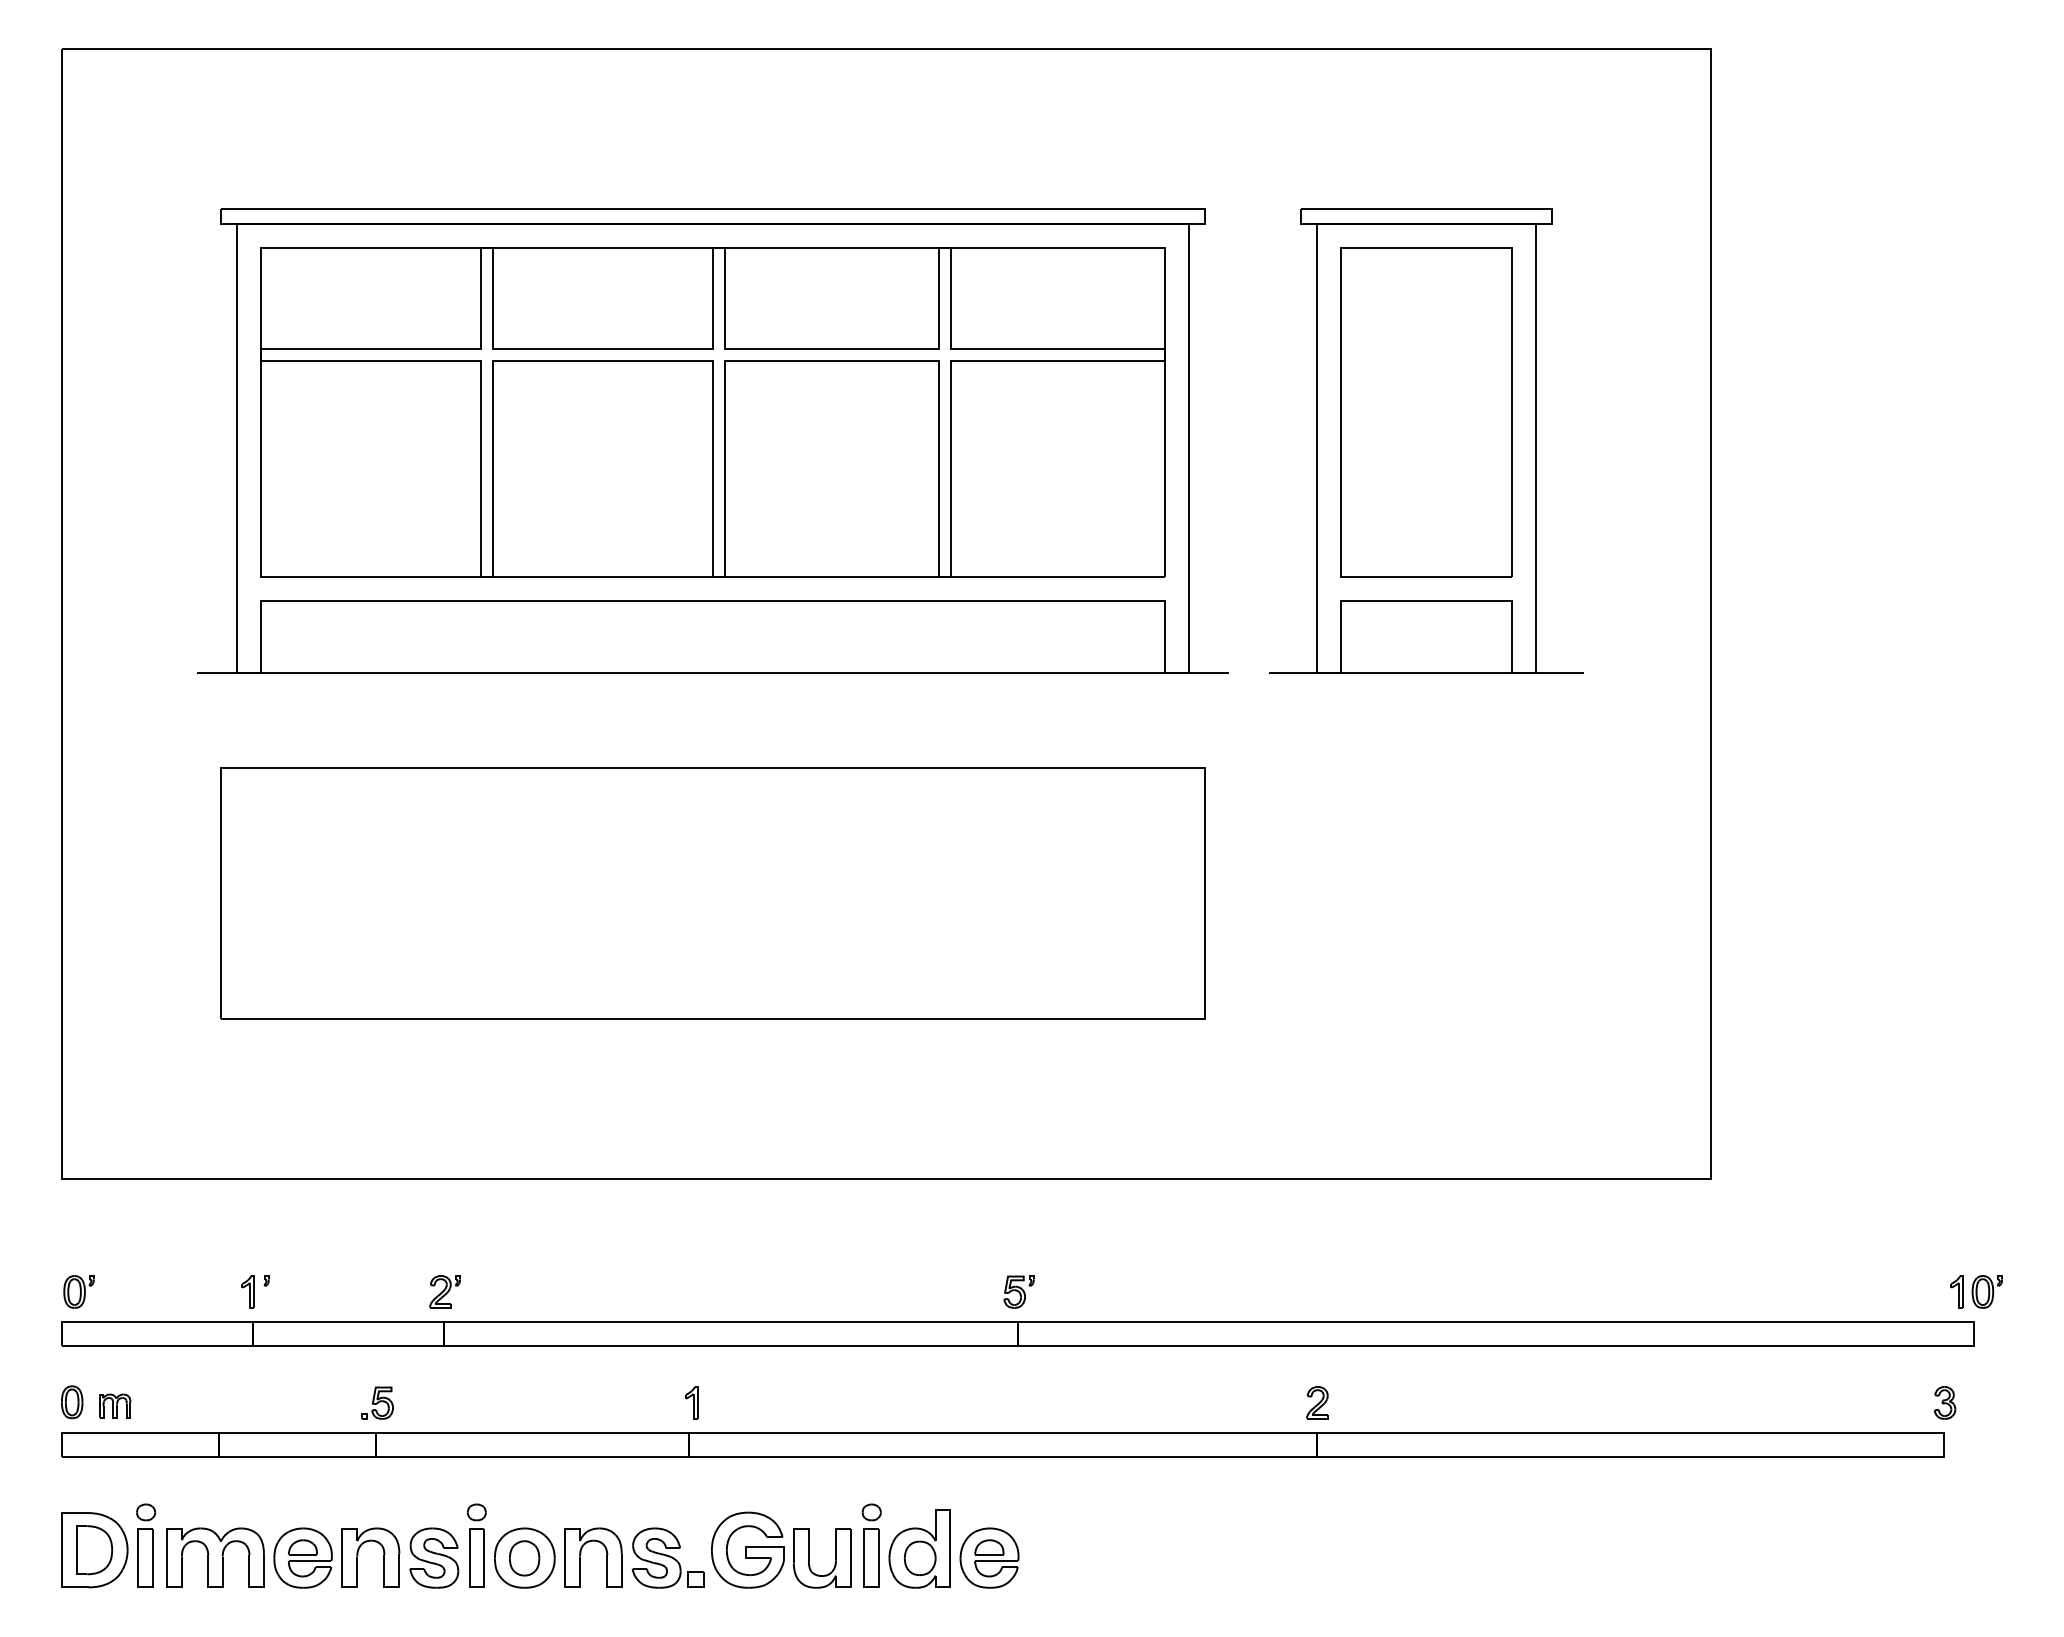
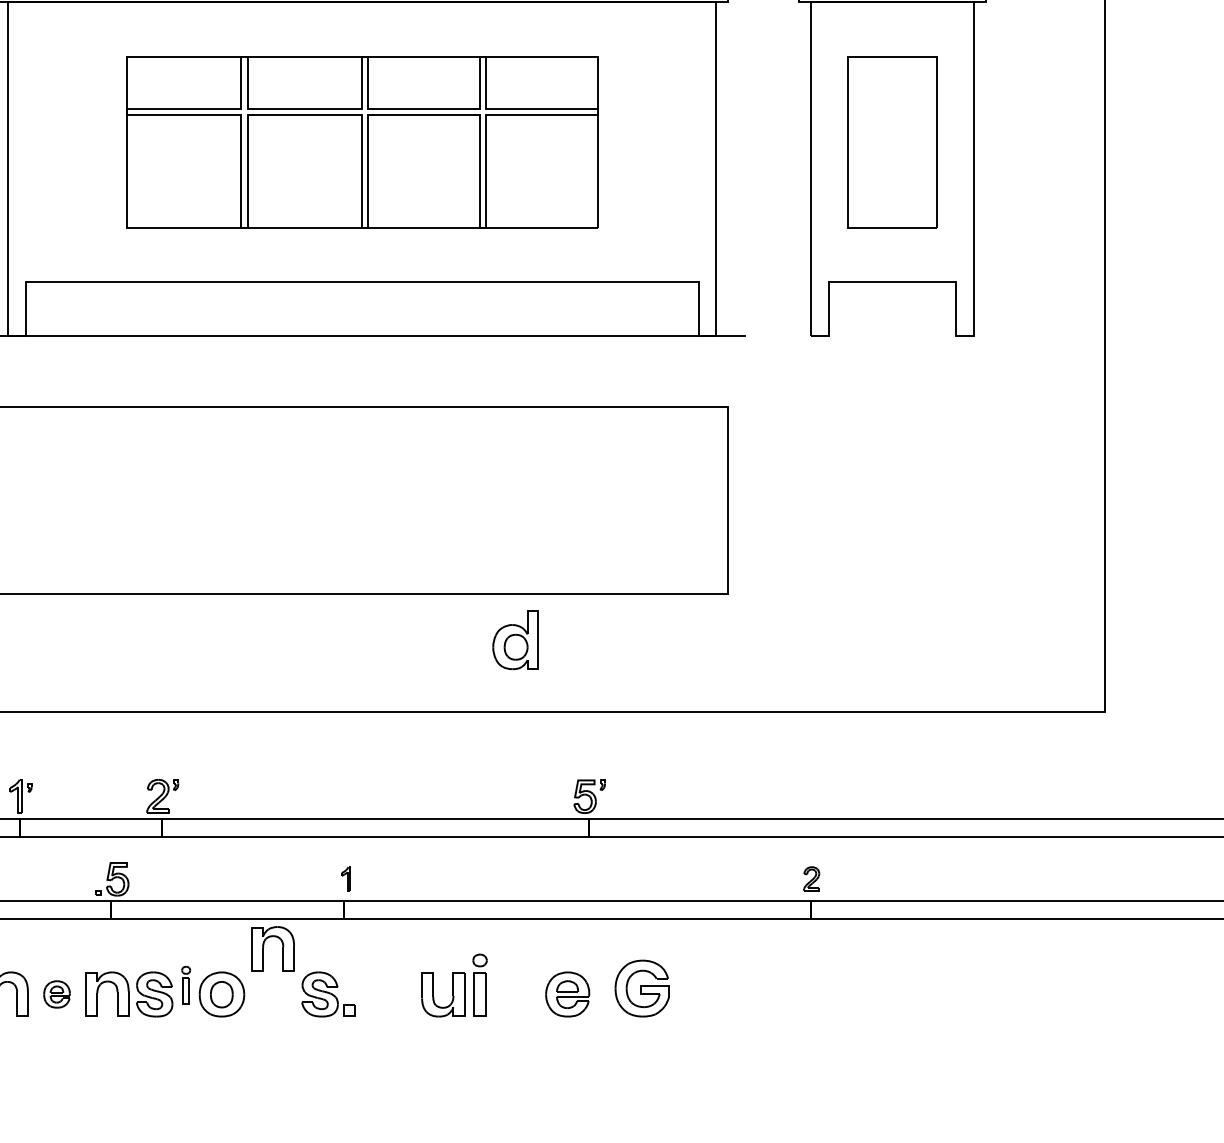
part: (712, 412) -> (361, 142), size x0.7
part: (1426, 412) -> (892, 142), size x0.7
line: (1426, 672) -> (892, 335), removed
part: (247, 1291) -> (15, 796), size x1.4
part: (444, 1291) -> (162, 796), size x1.4
part: (1018, 1291) -> (589, 796), size x1.4
part: (377, 1402) -> (112, 878), size x1.4
part: (476, 1545) -> (186, 985), size x0.6
part: (919, 1548) -> (515, 639), moved
part: (747, 1549) -> (642, 988), moved
part: (581, 1554) -> (264, 946), moved
part: (302, 1557) -> (56, 994), size x0.6

